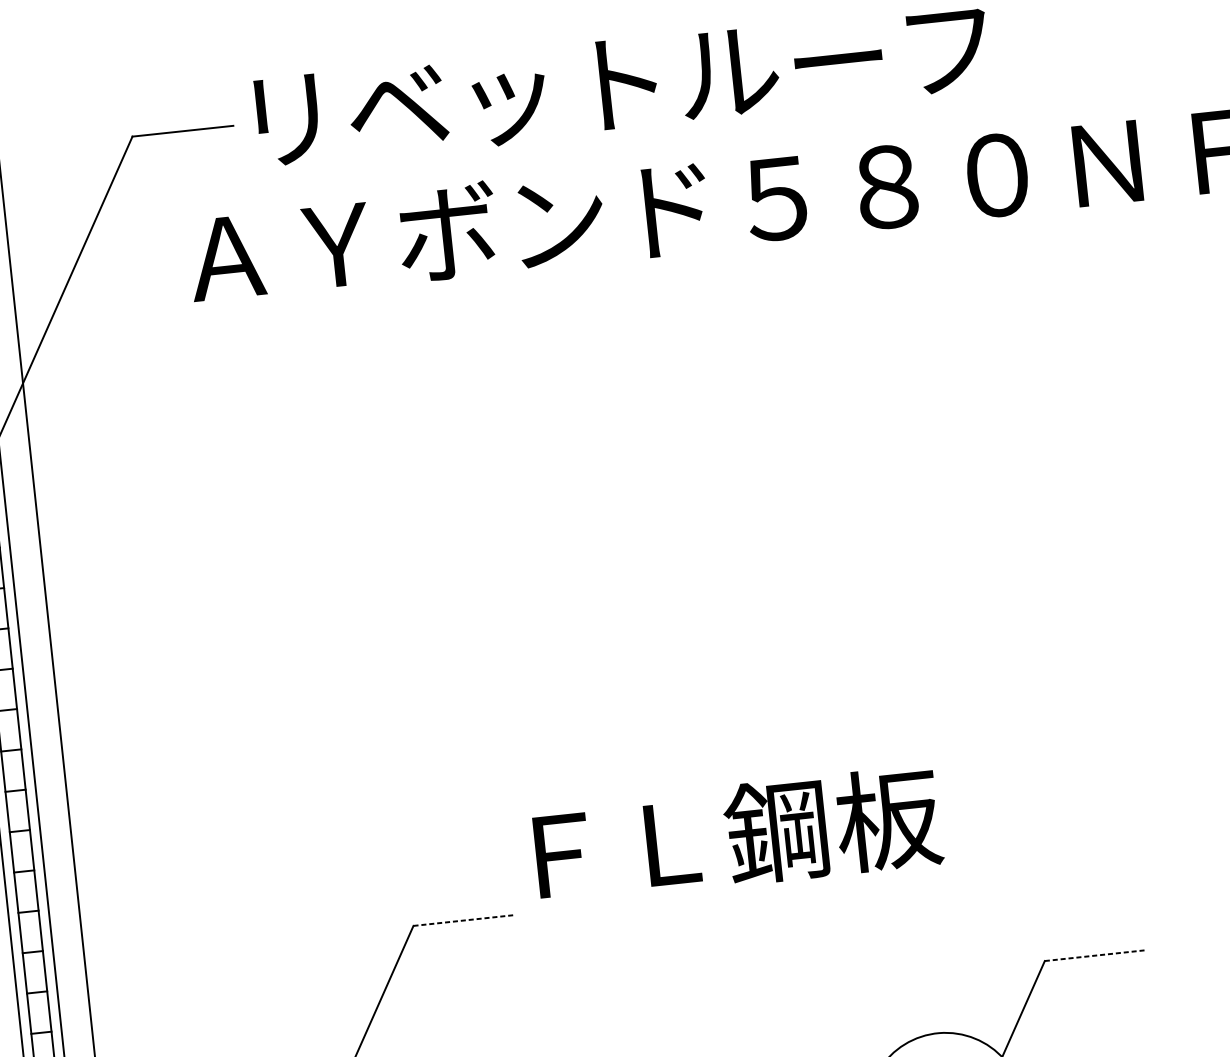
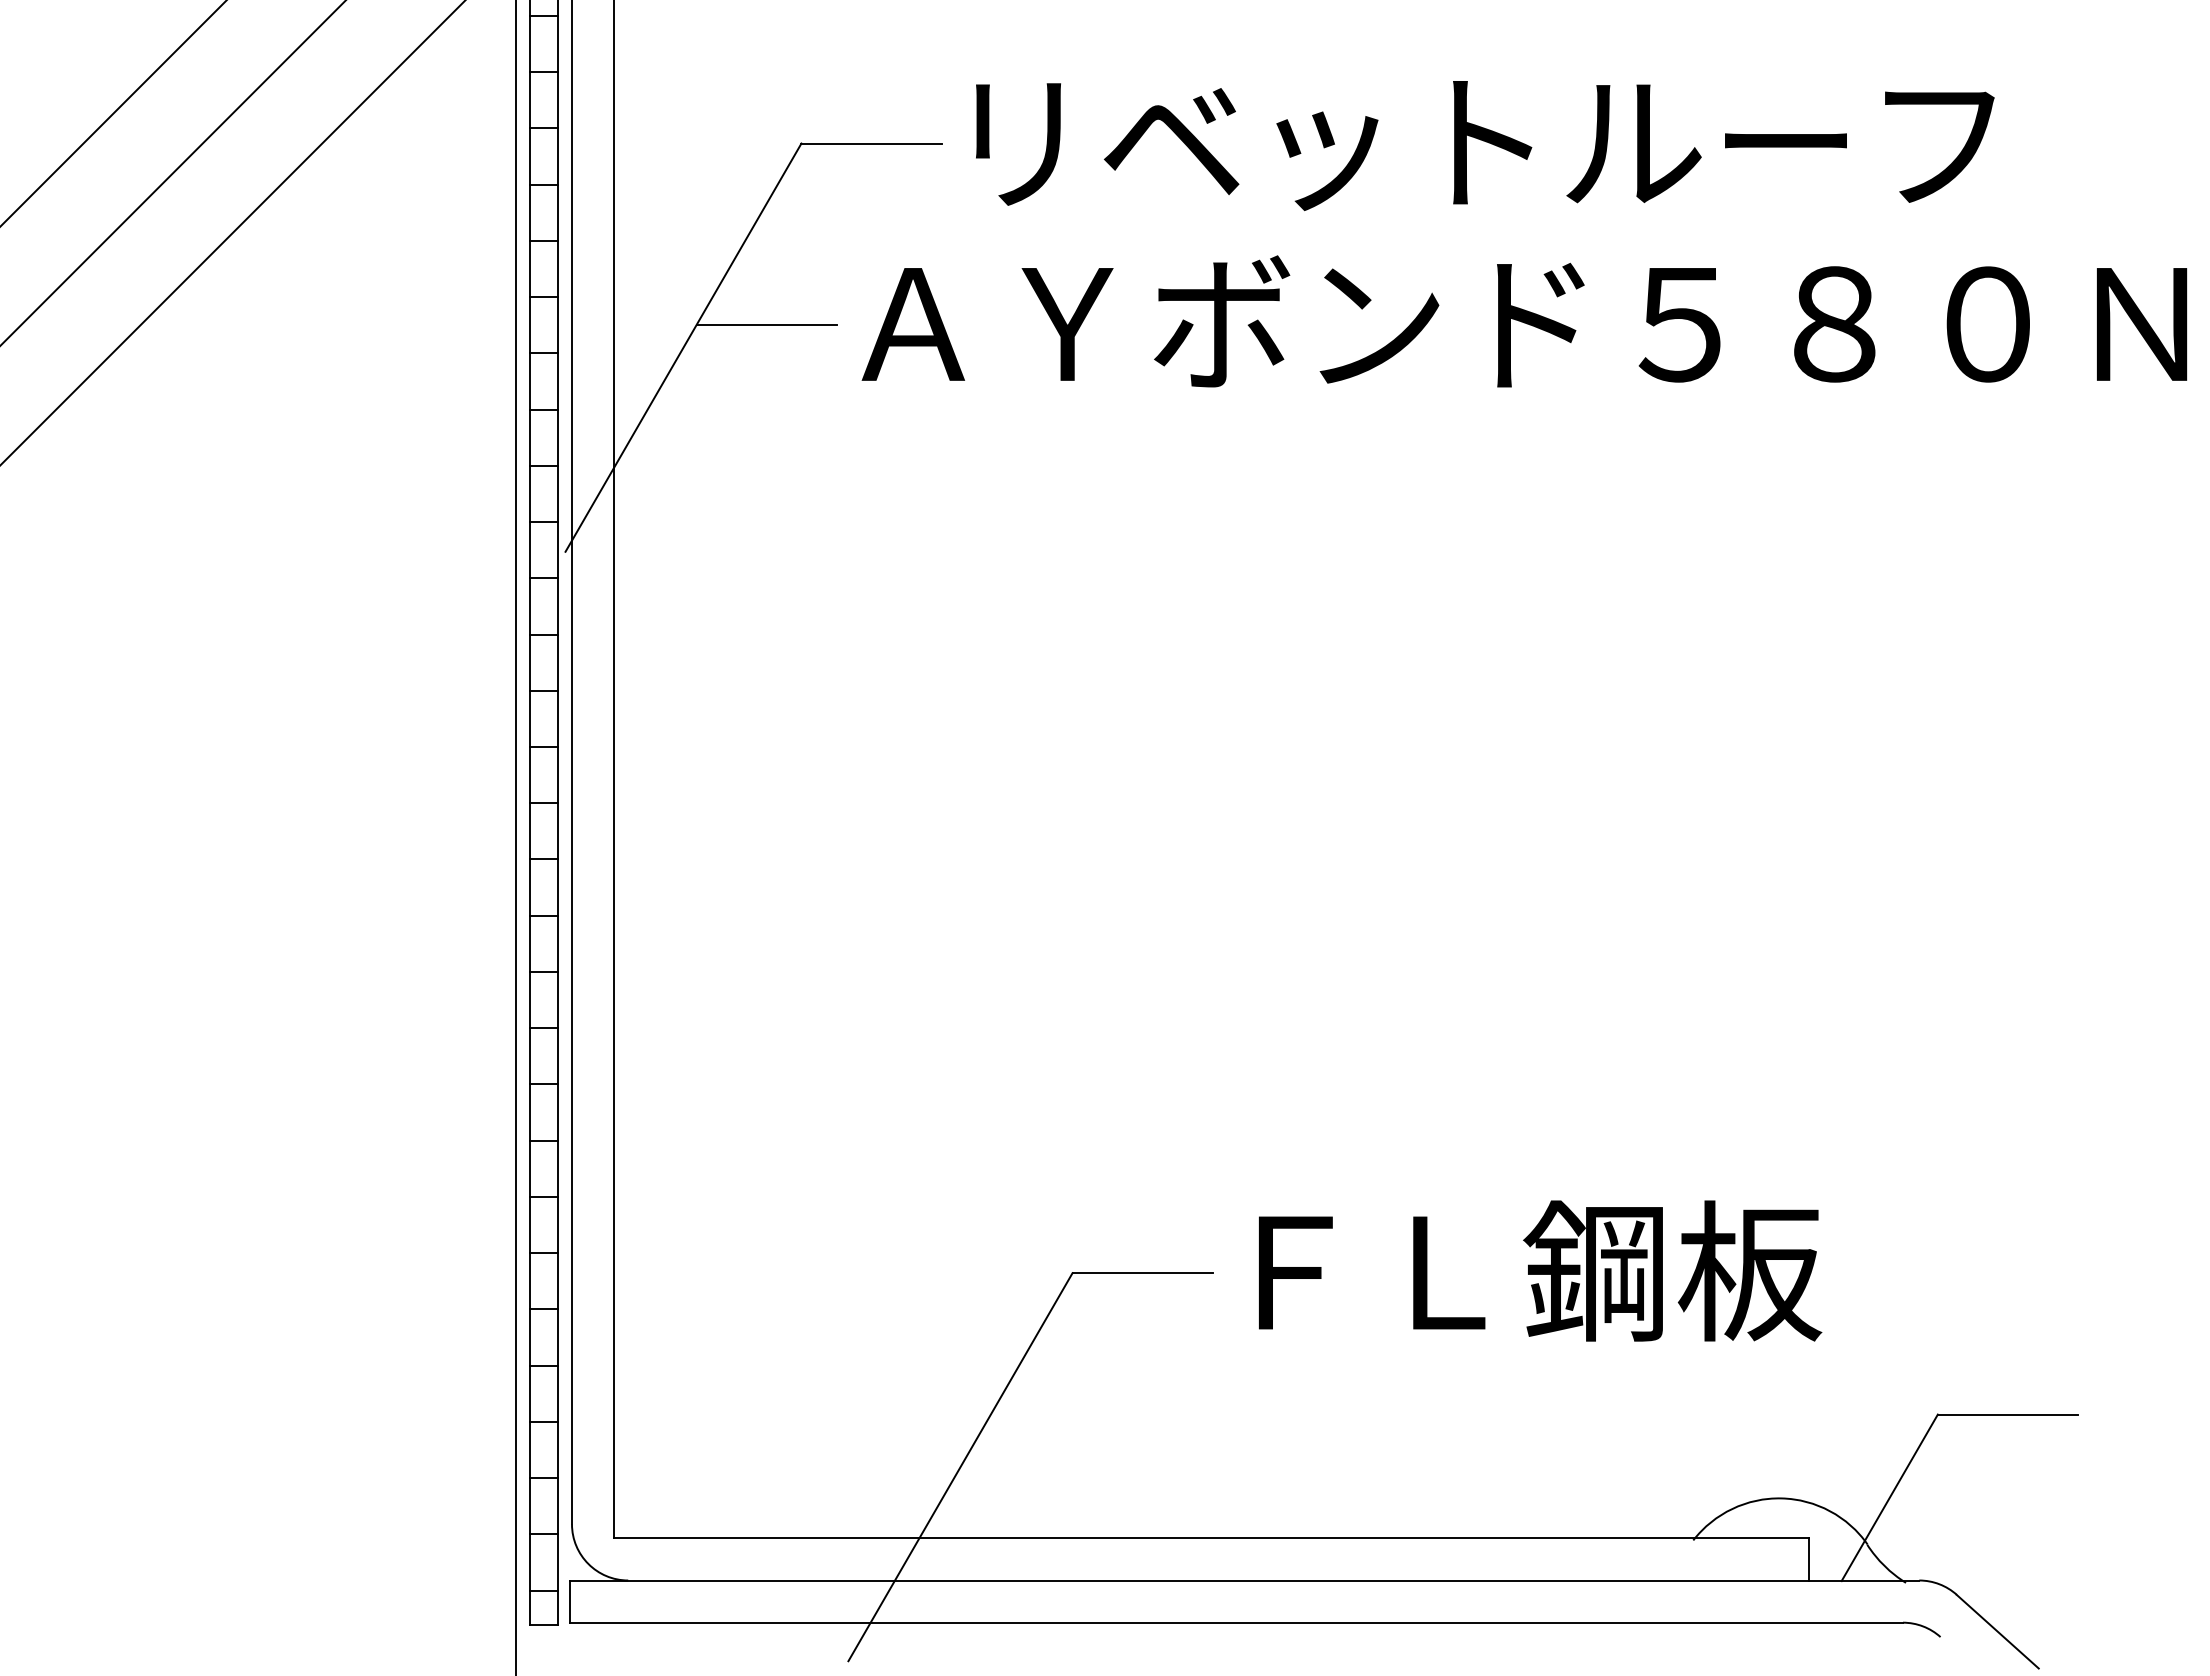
line: (121, 269) -> (766, 324), added
text: (738, 834) -> (1540, 1270), moved
line: (464, 920) -> (1143, 1273), dashed -> solid
line: (1095, 955) -> (2008, 1414), dashed -> solid

